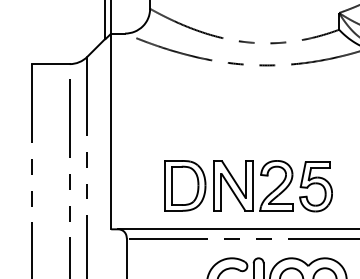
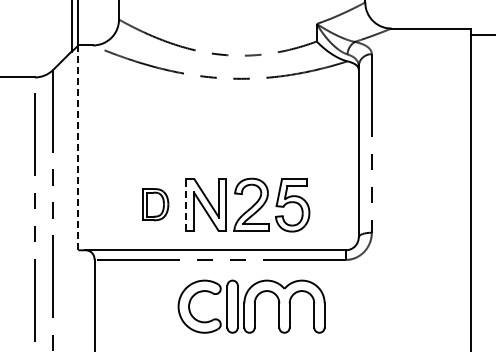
line: (111, 132) -> (78, 148), solid -> dashed
part: (184, 185) -> (155, 204), size x0.6
line: (214, 185) -> (186, 204), solid -> dashed

